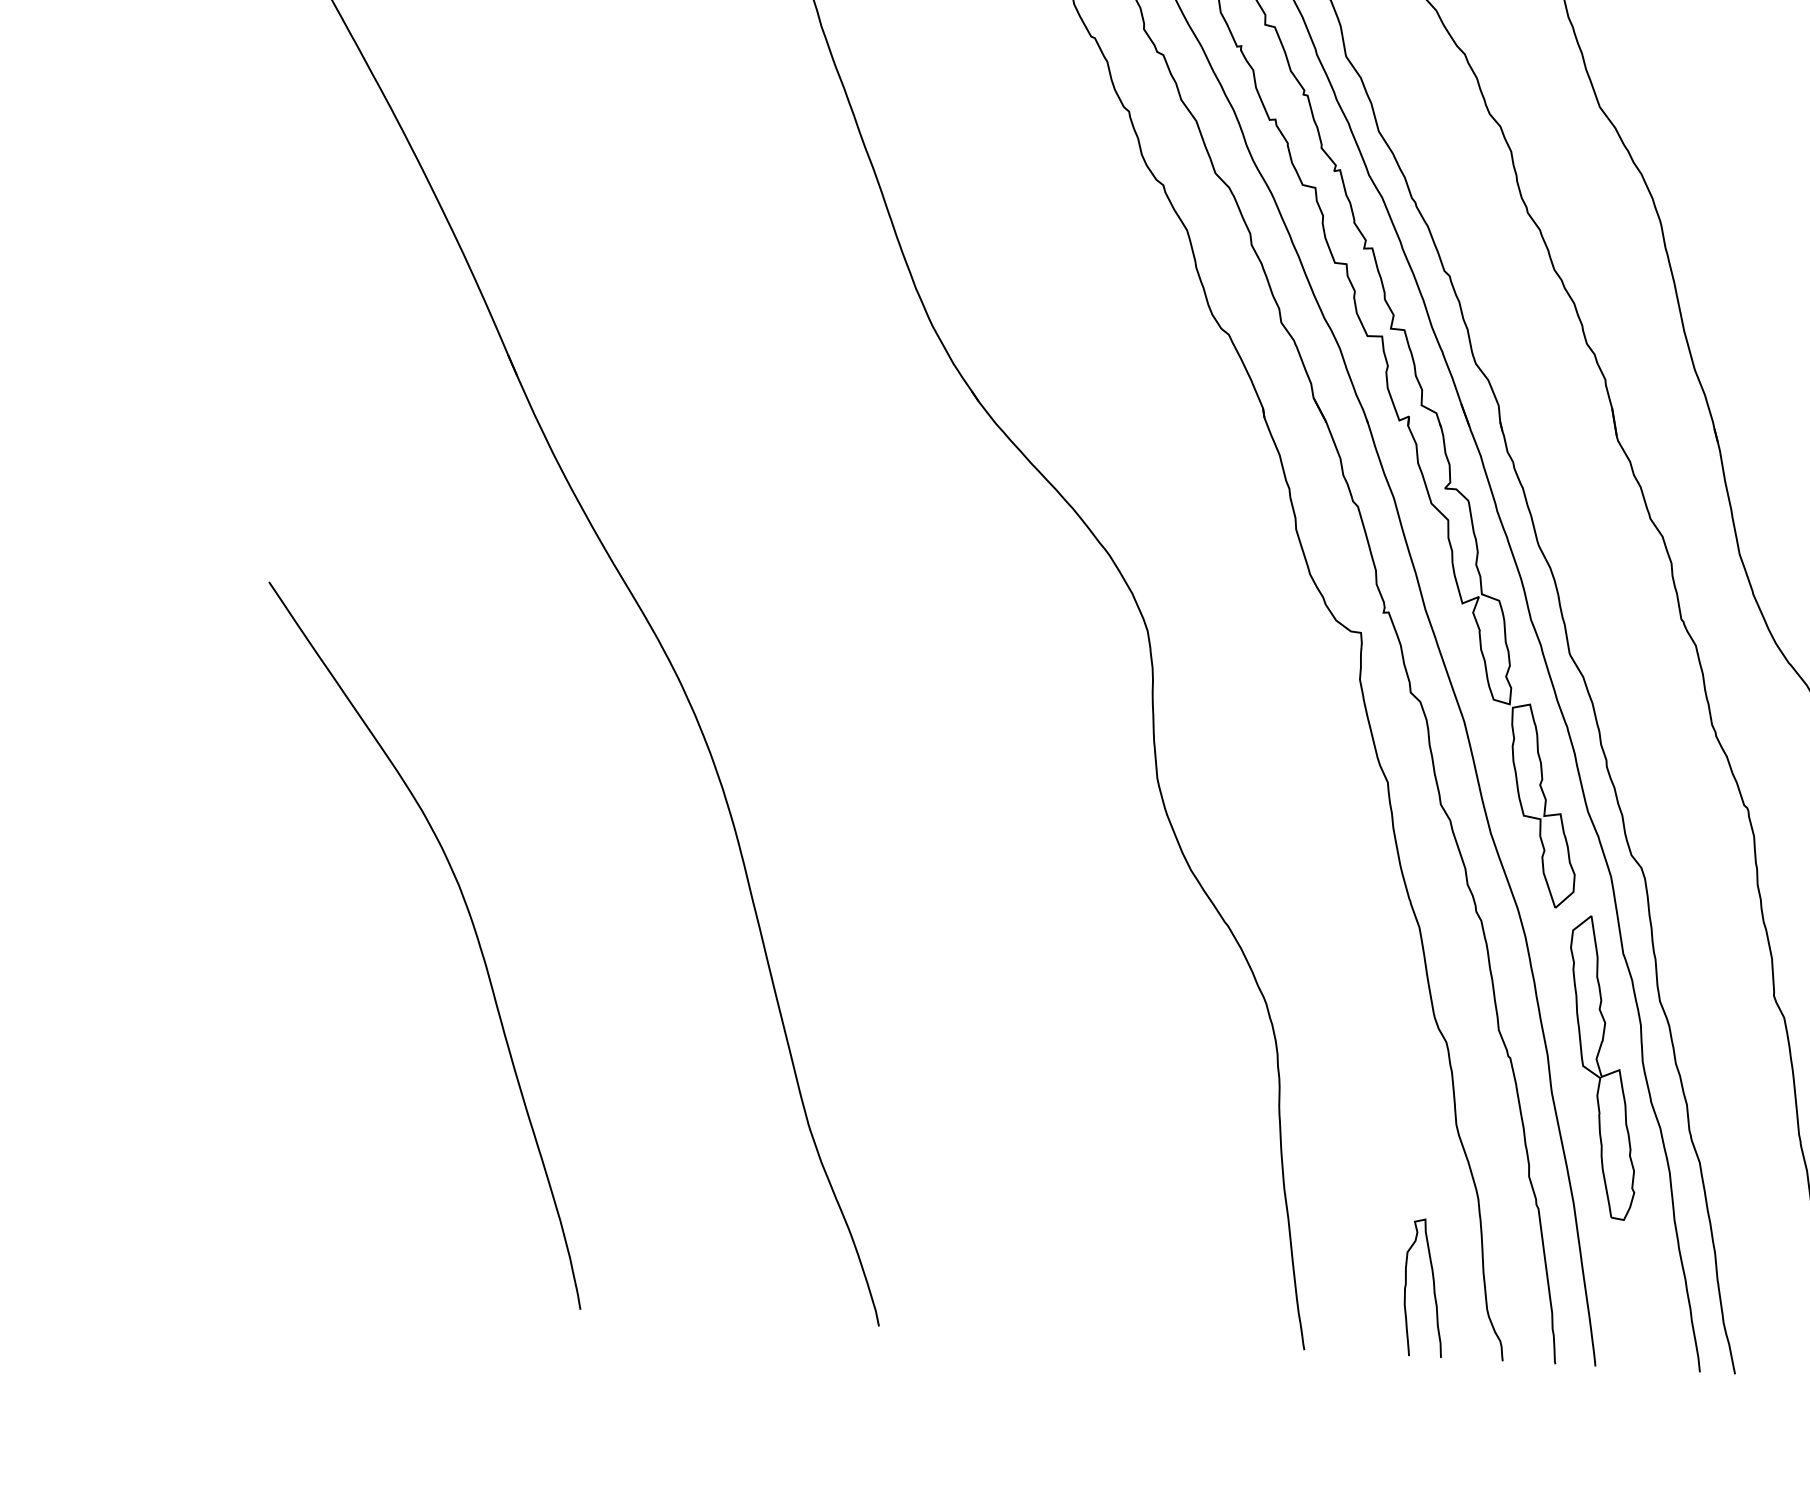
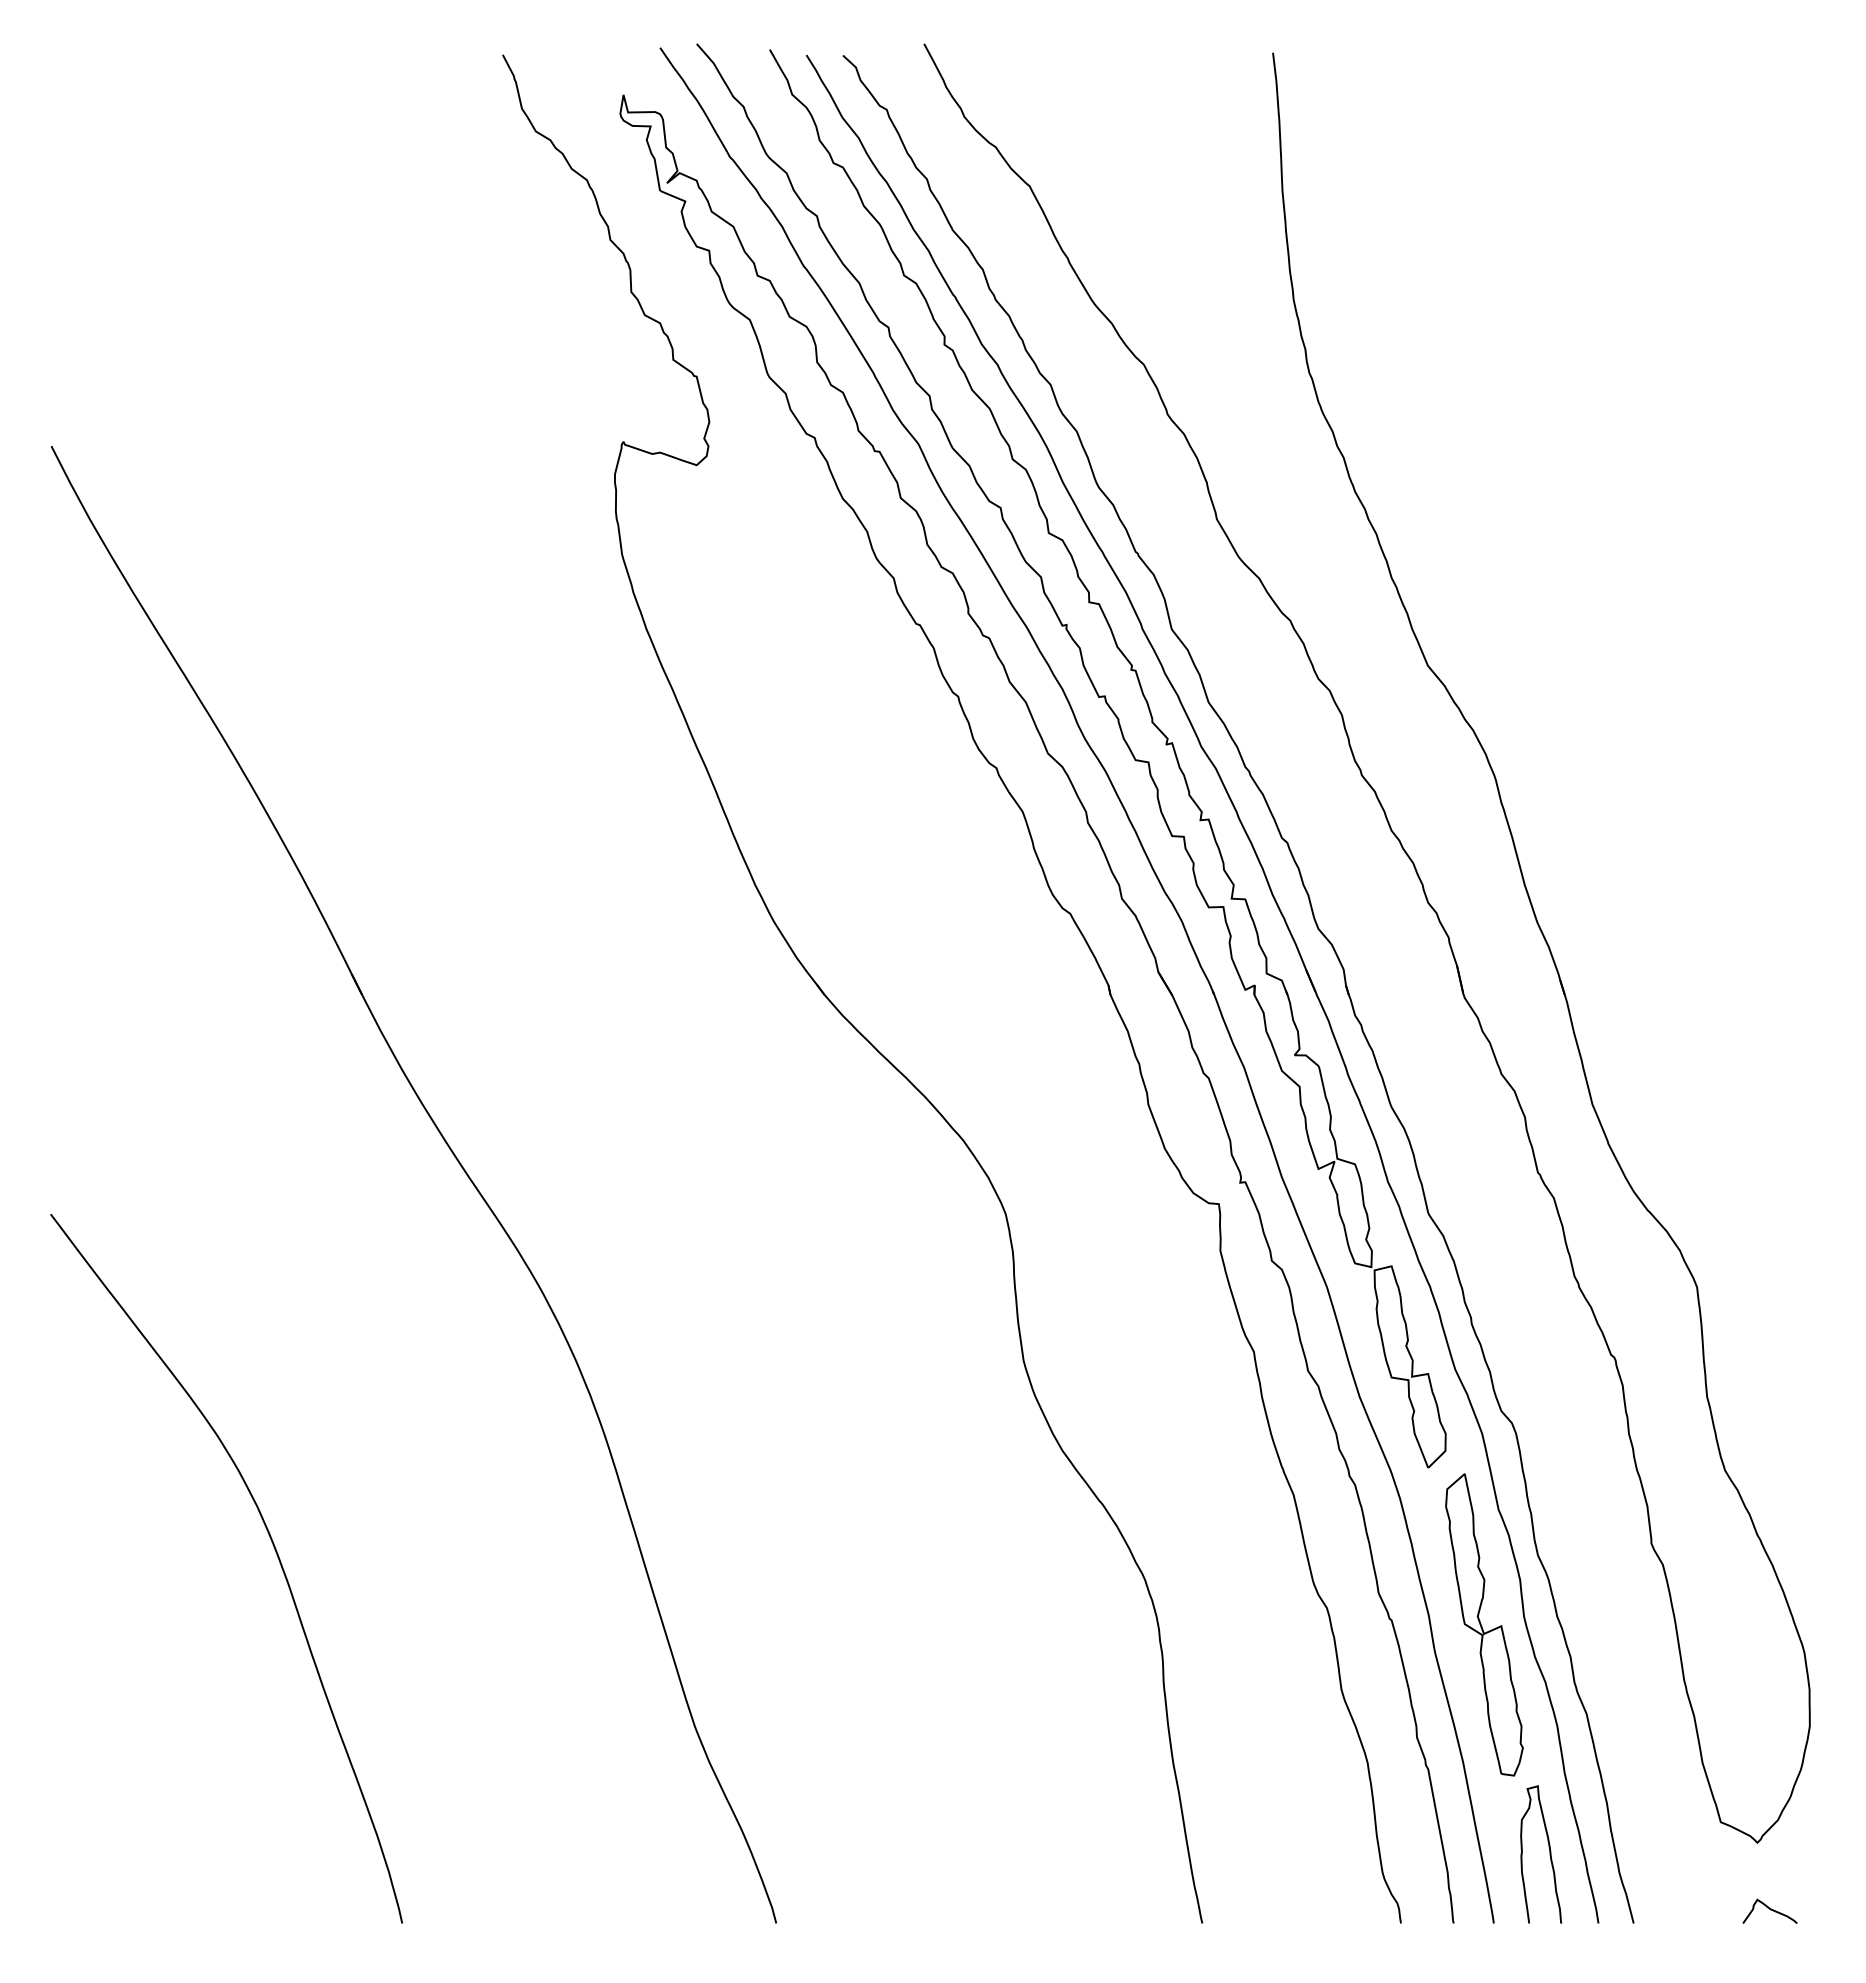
curve: (472, 927) -> (273, 1547), moved
curve: (1433, 1288) -> (1549, 1854), moved

